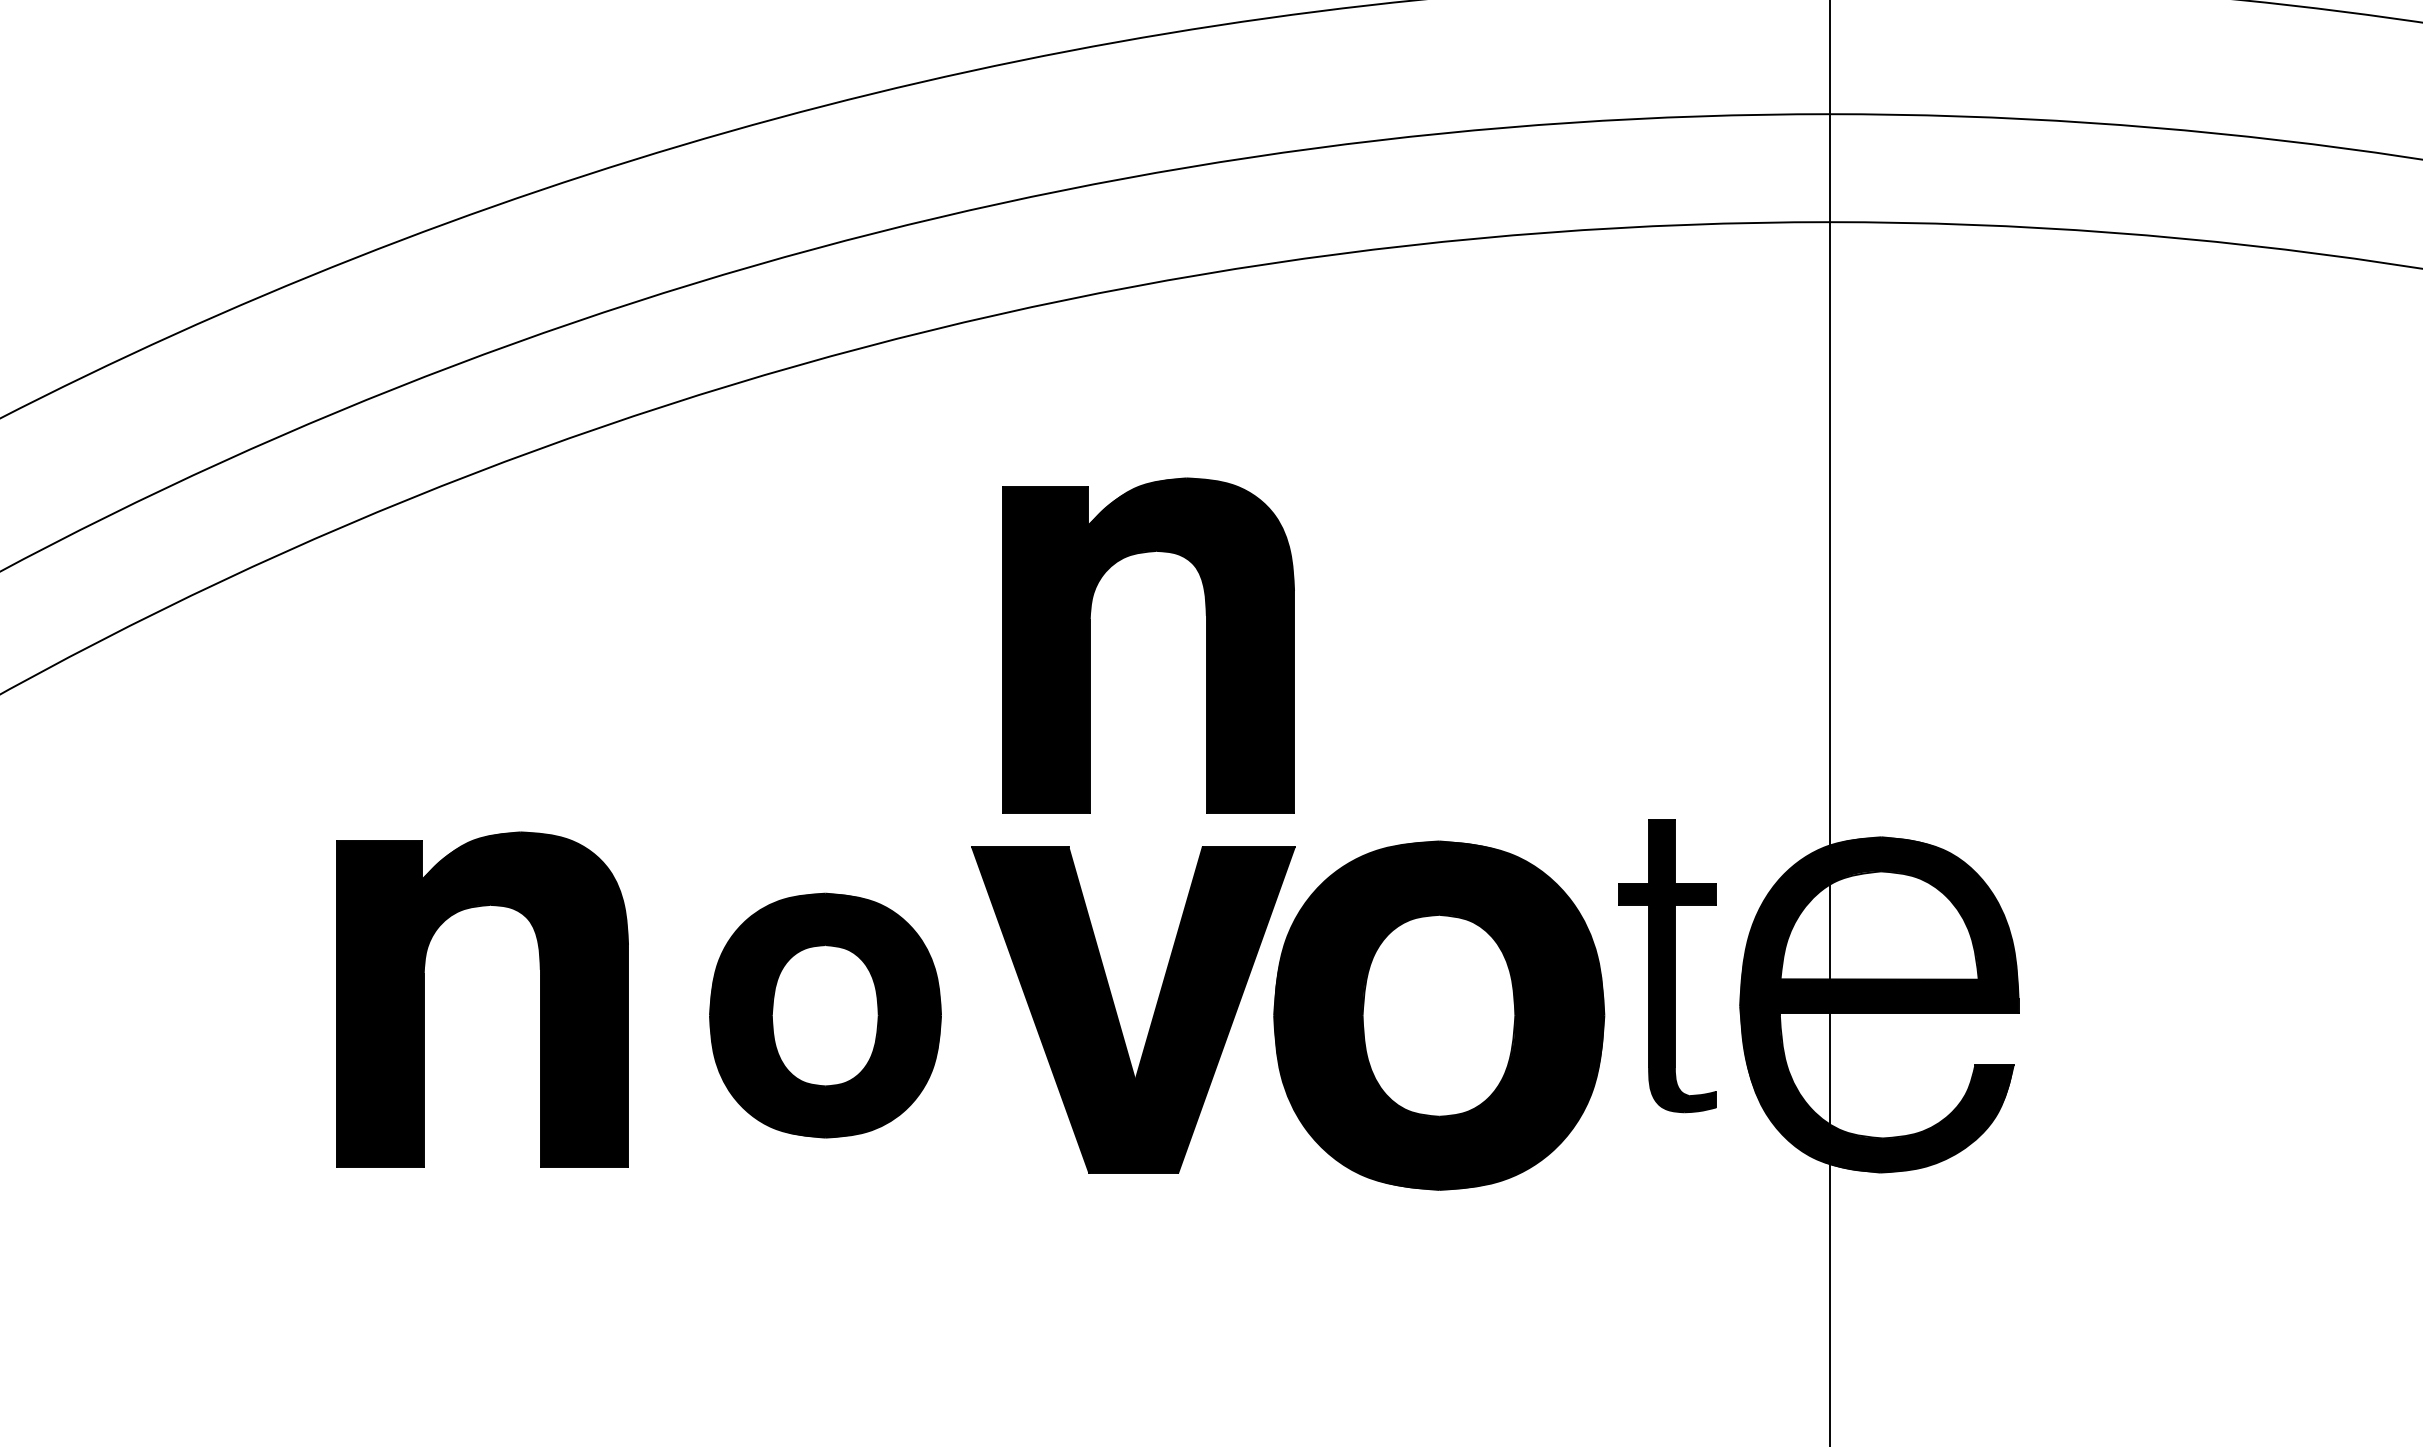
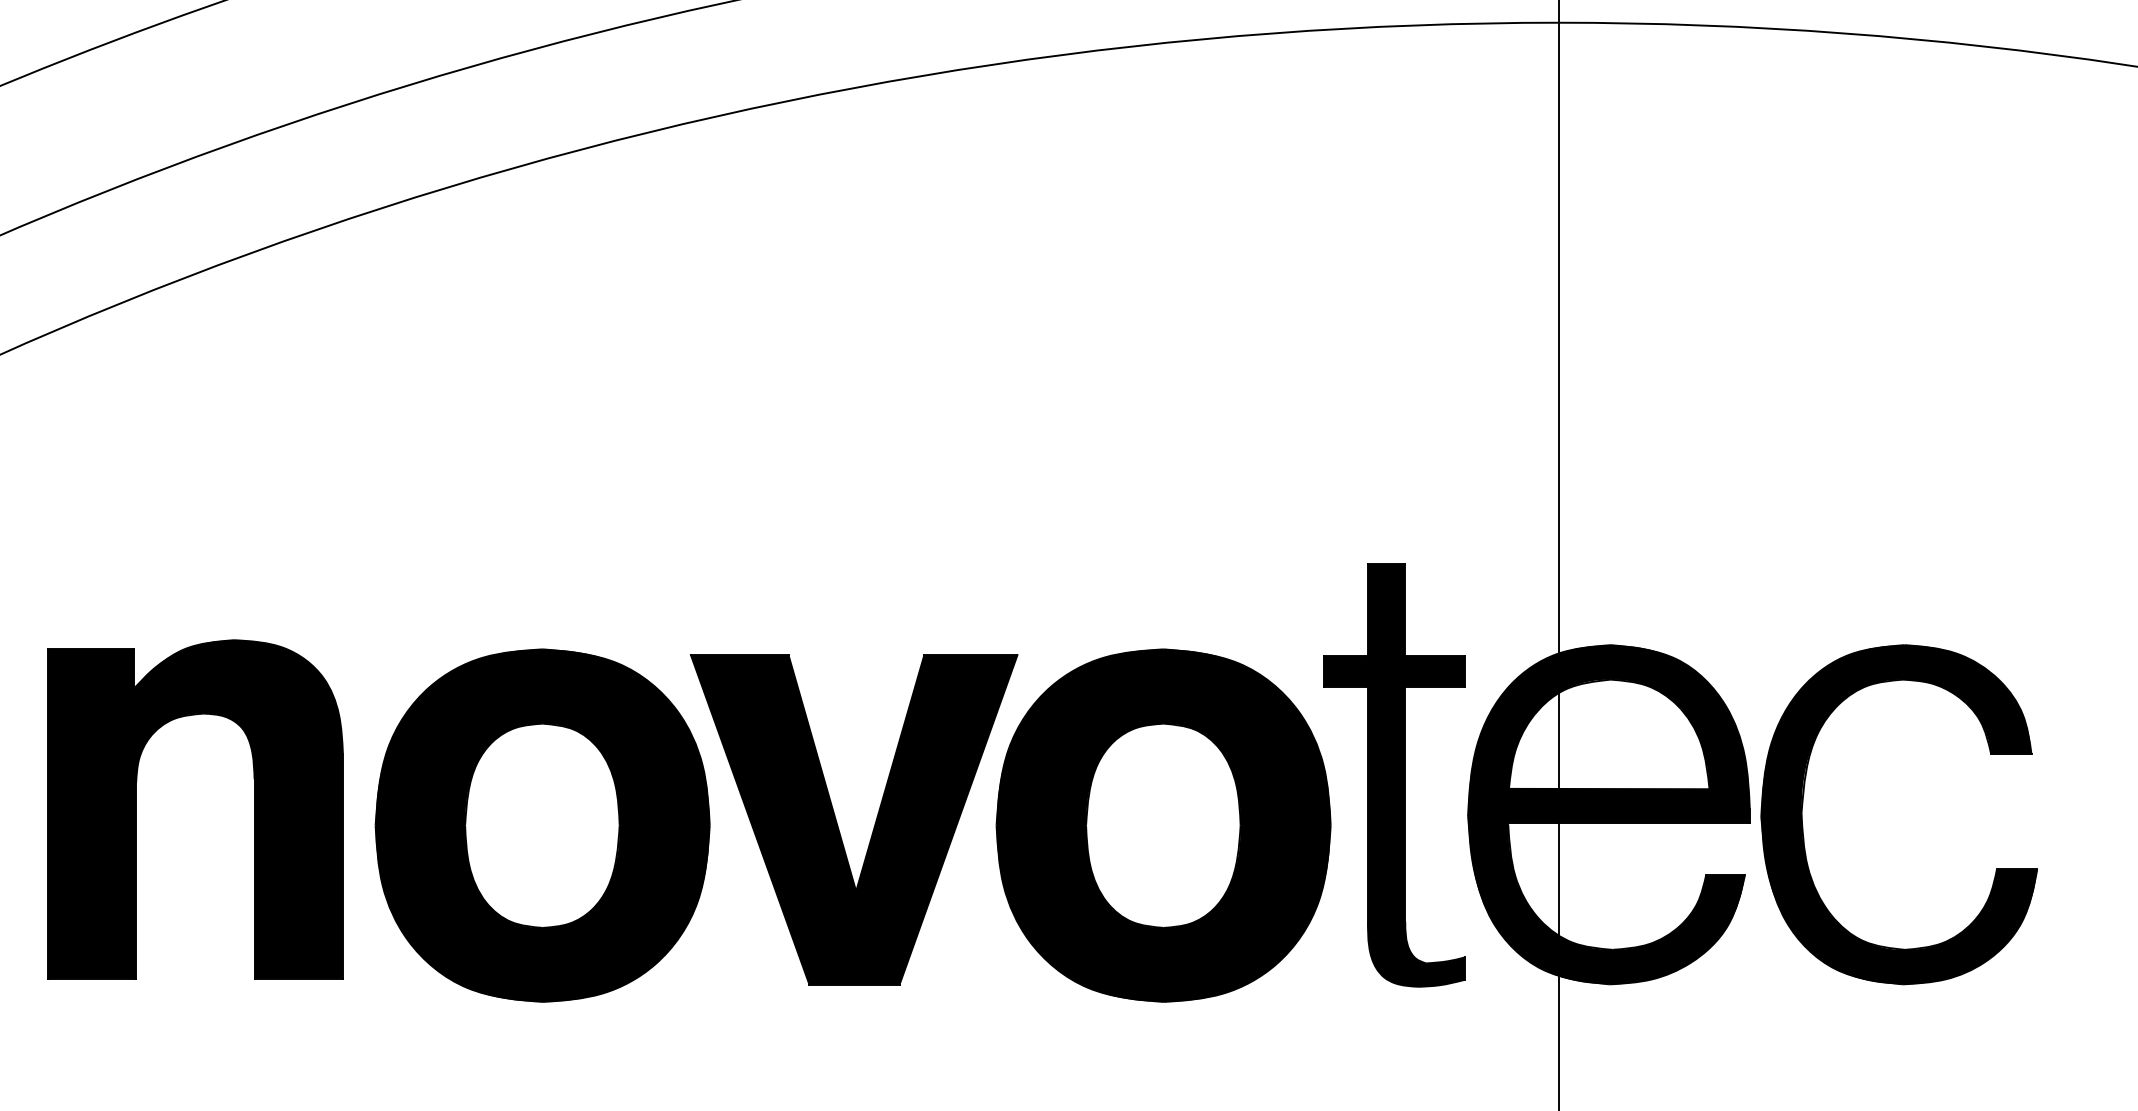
part: (1090, 645) -> (810, 451), removed
part: (1667, 965) -> (1394, 774), size x1.43
part: (2071, 997) -> (1803, 807), added
part: (825, 1015) -> (542, 825), size x1.43

